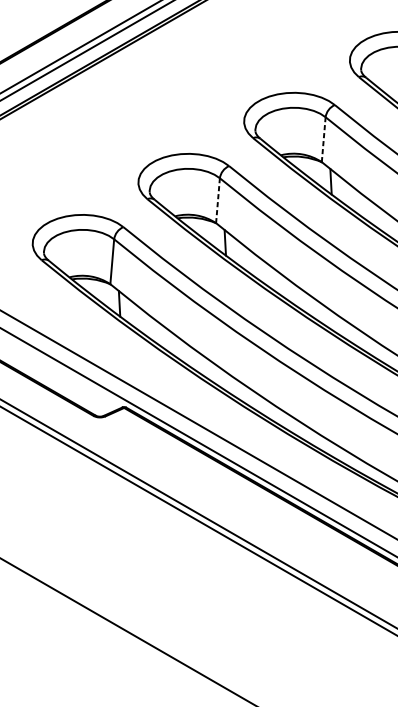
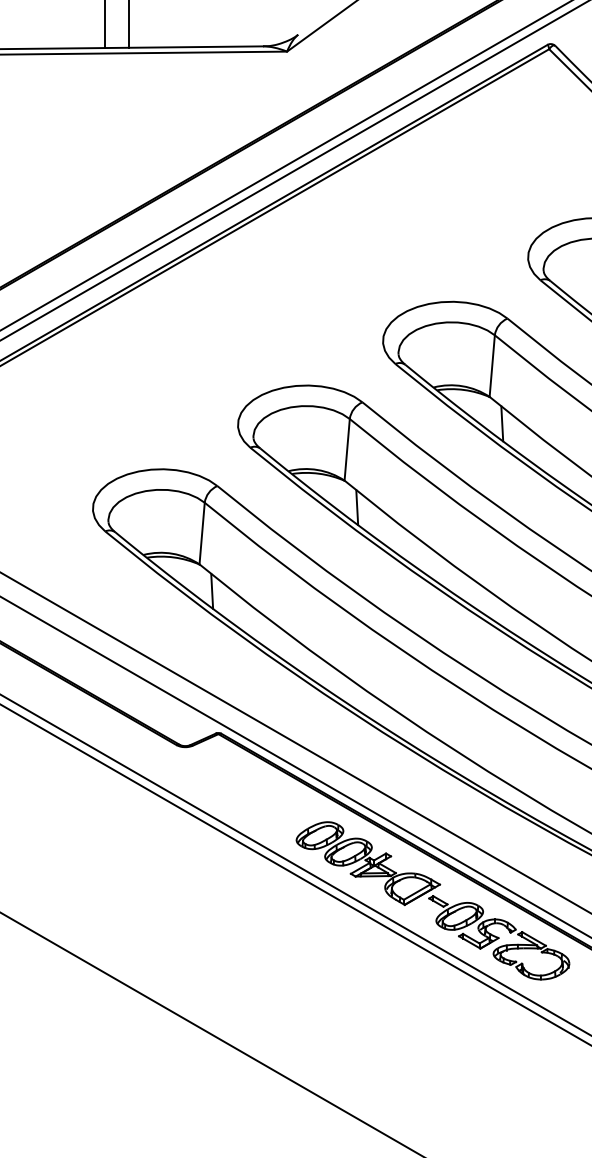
line: (323, 139) -> (492, 366), dashed -> solid
line: (218, 200) -> (347, 449), dashed -> solid
part: (280, 529) -> (432, 900), added

